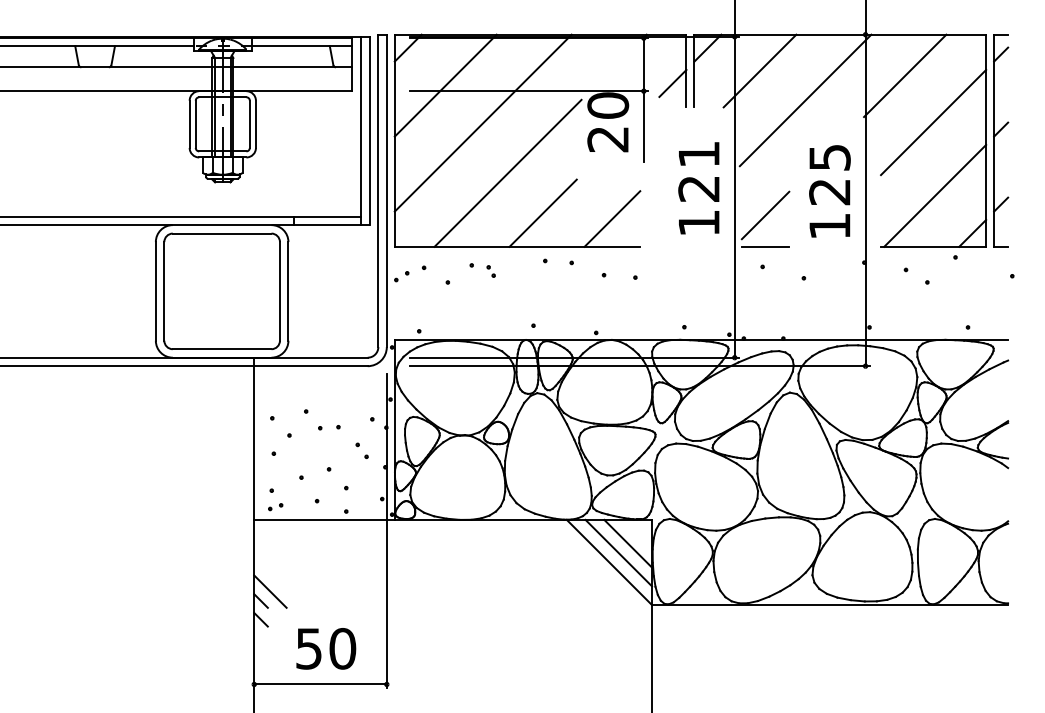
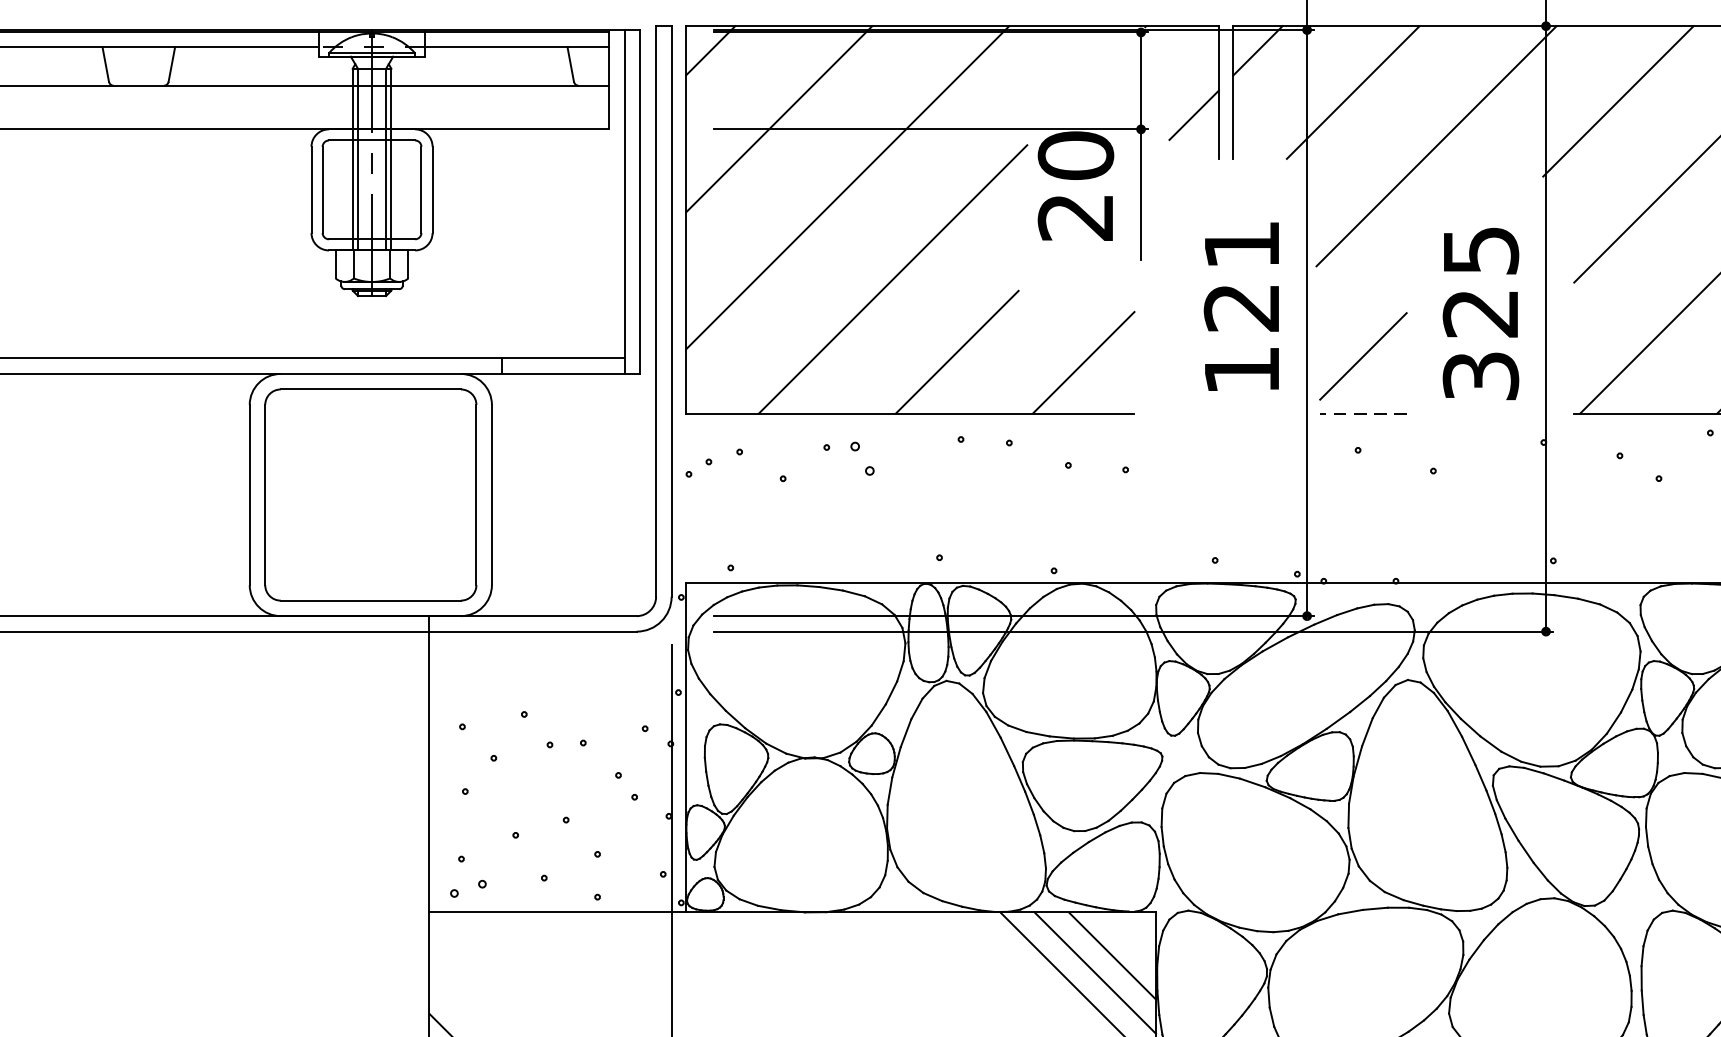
text: (829, 226) -> (1480, 376), 125 -> 325
line: (765, 246) -> (1363, 413), solid -> dashed
part: (490, 271) -> (860, 458), size x1.6
part: (275, 507) -> (468, 889), size x1.4

